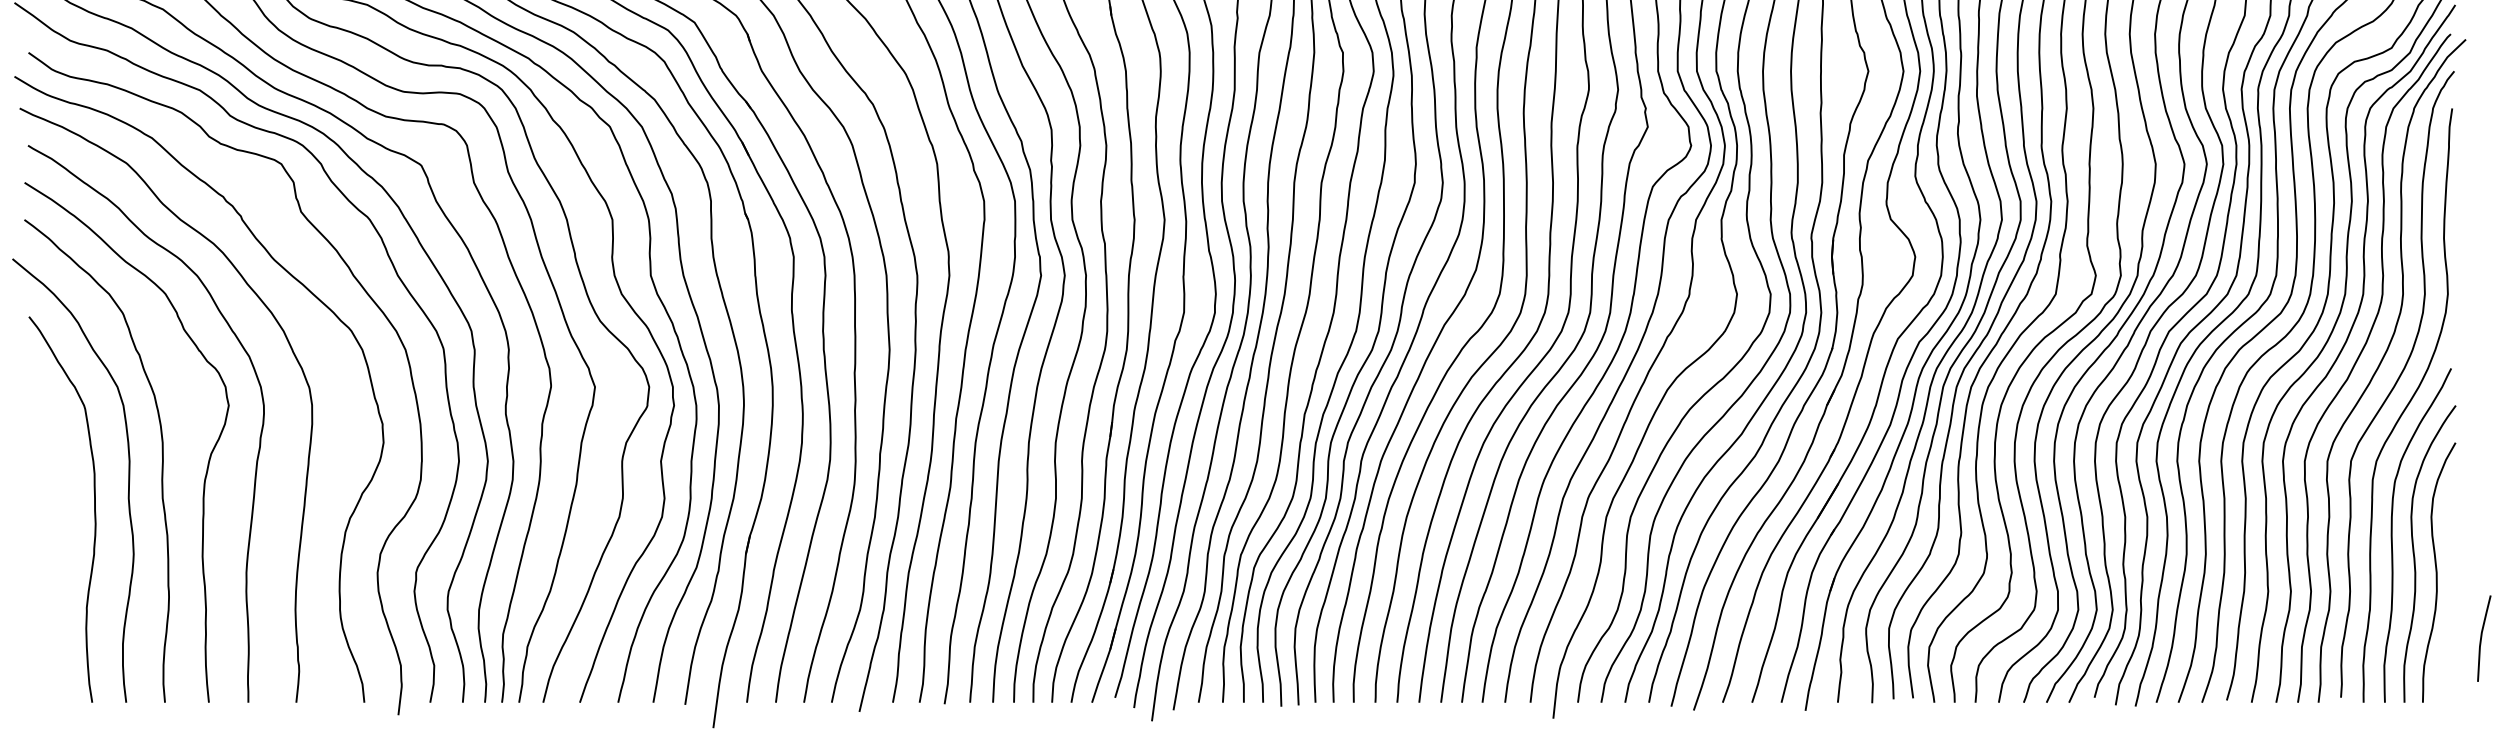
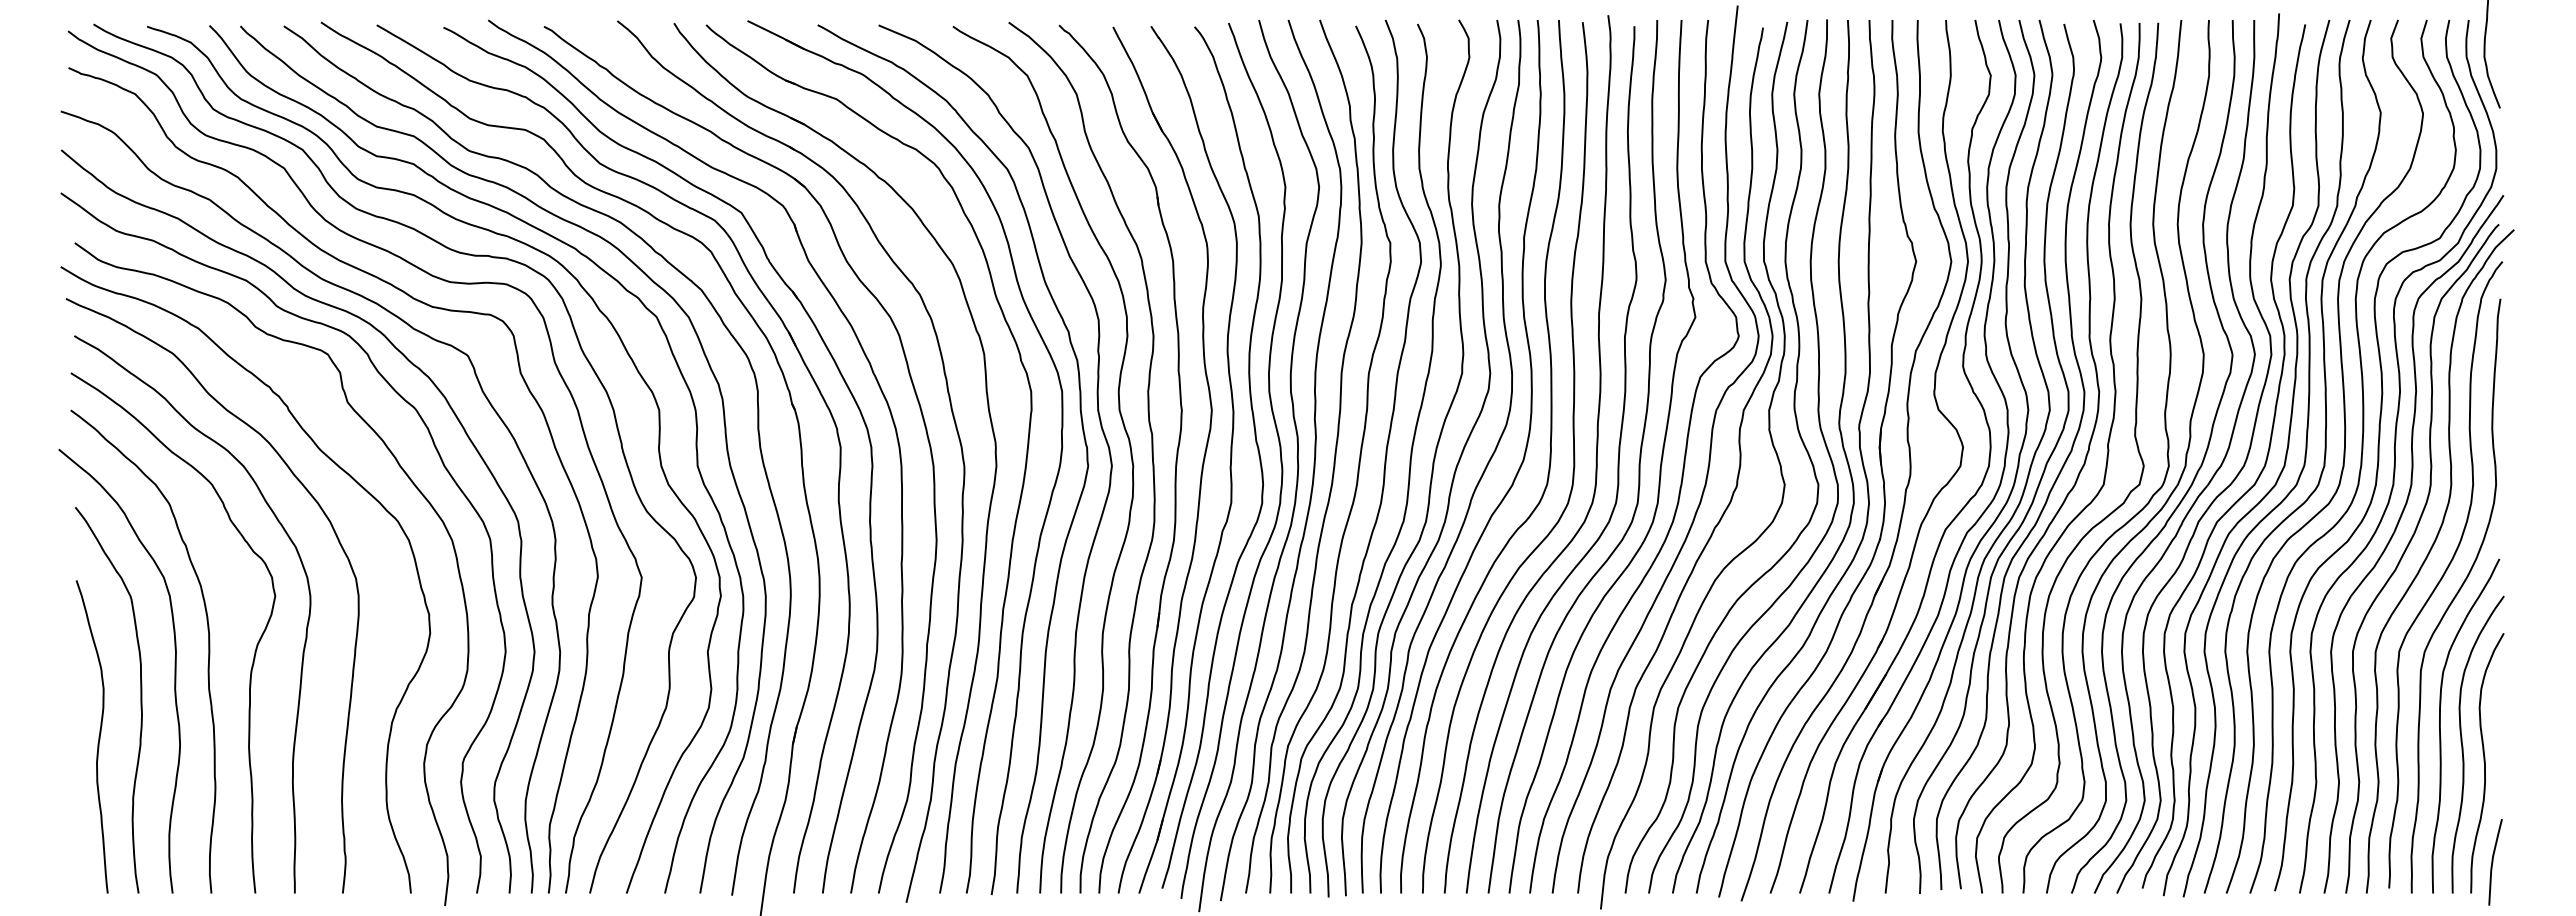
curve: (52, 545) -> (98, 736), added
line: (2482, 638) -> (2493, 862), moved

